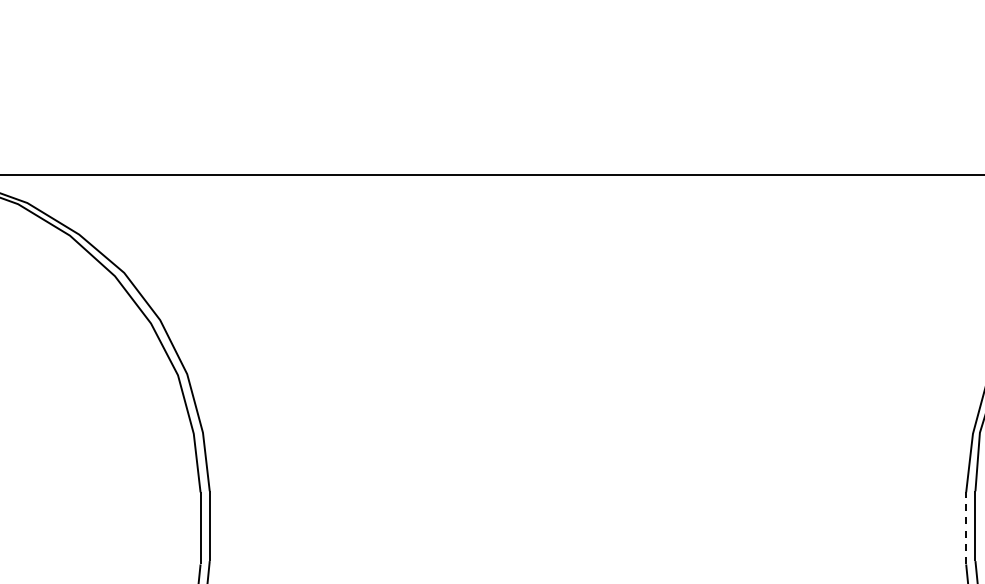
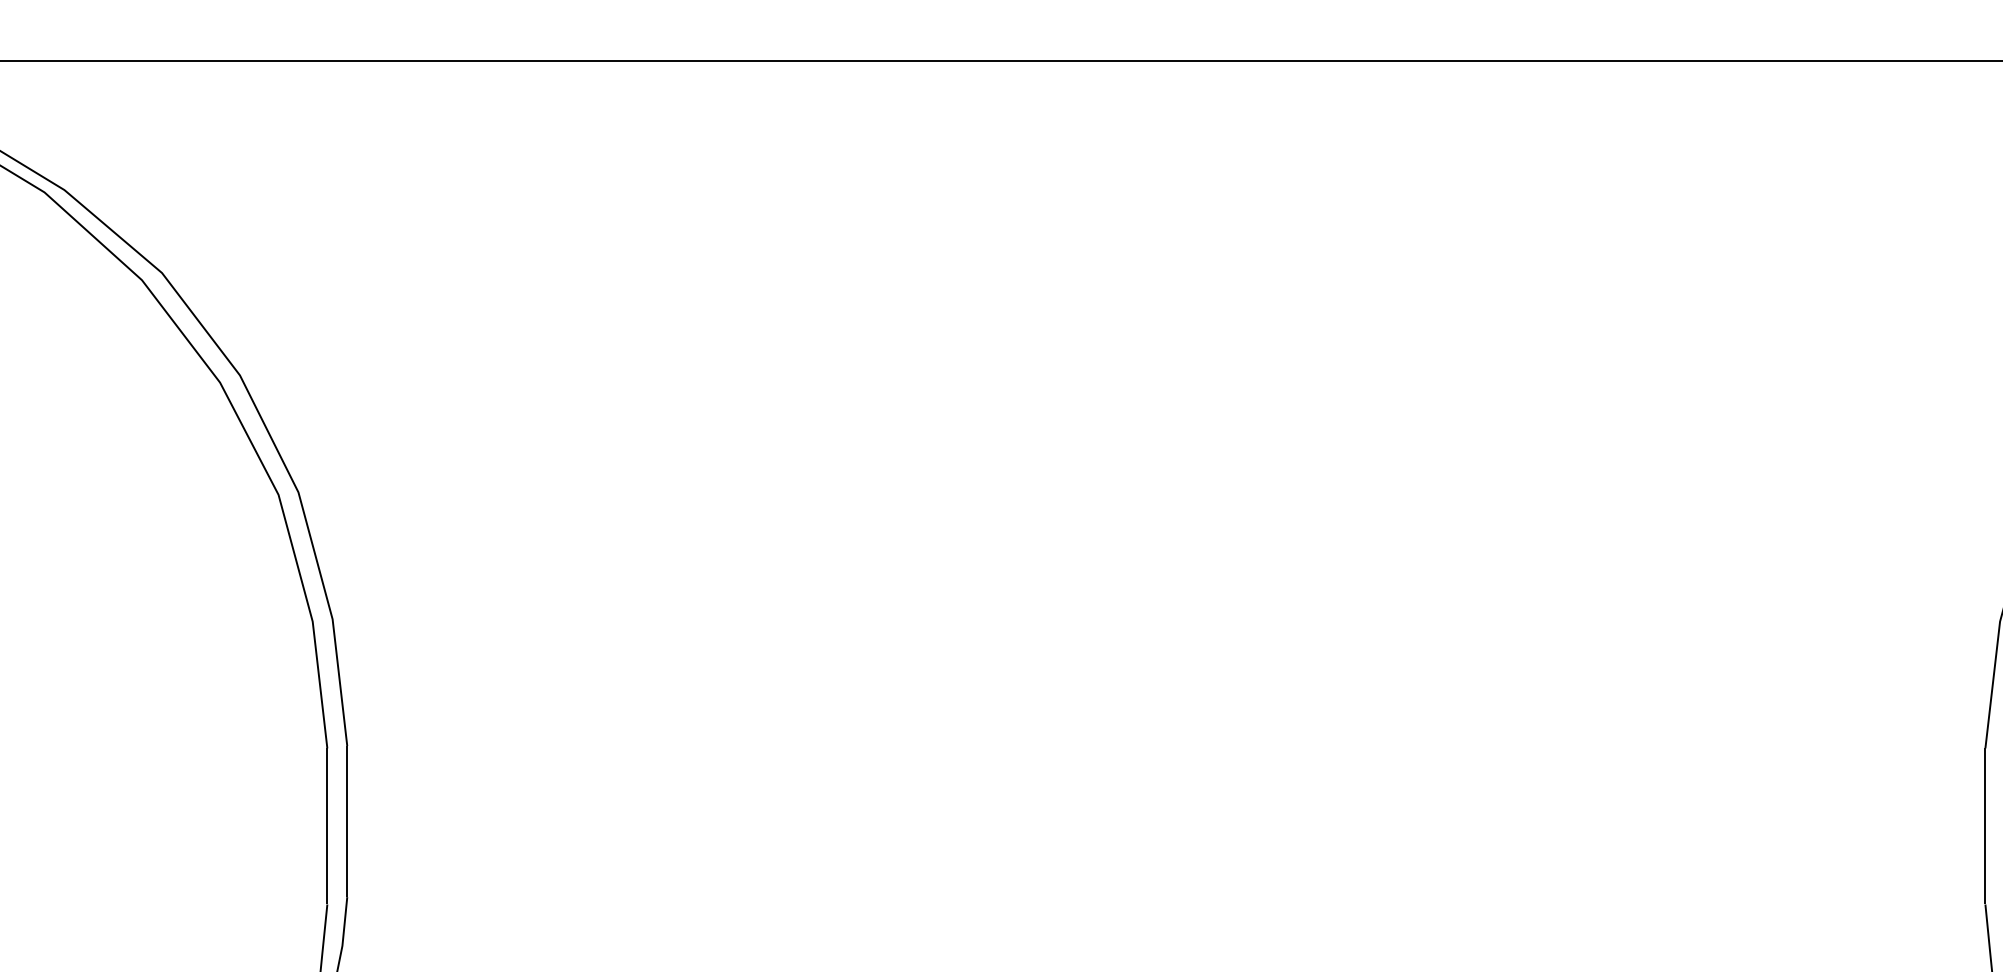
line: (966, 527) -> (1986, 824), dashed -> solid

